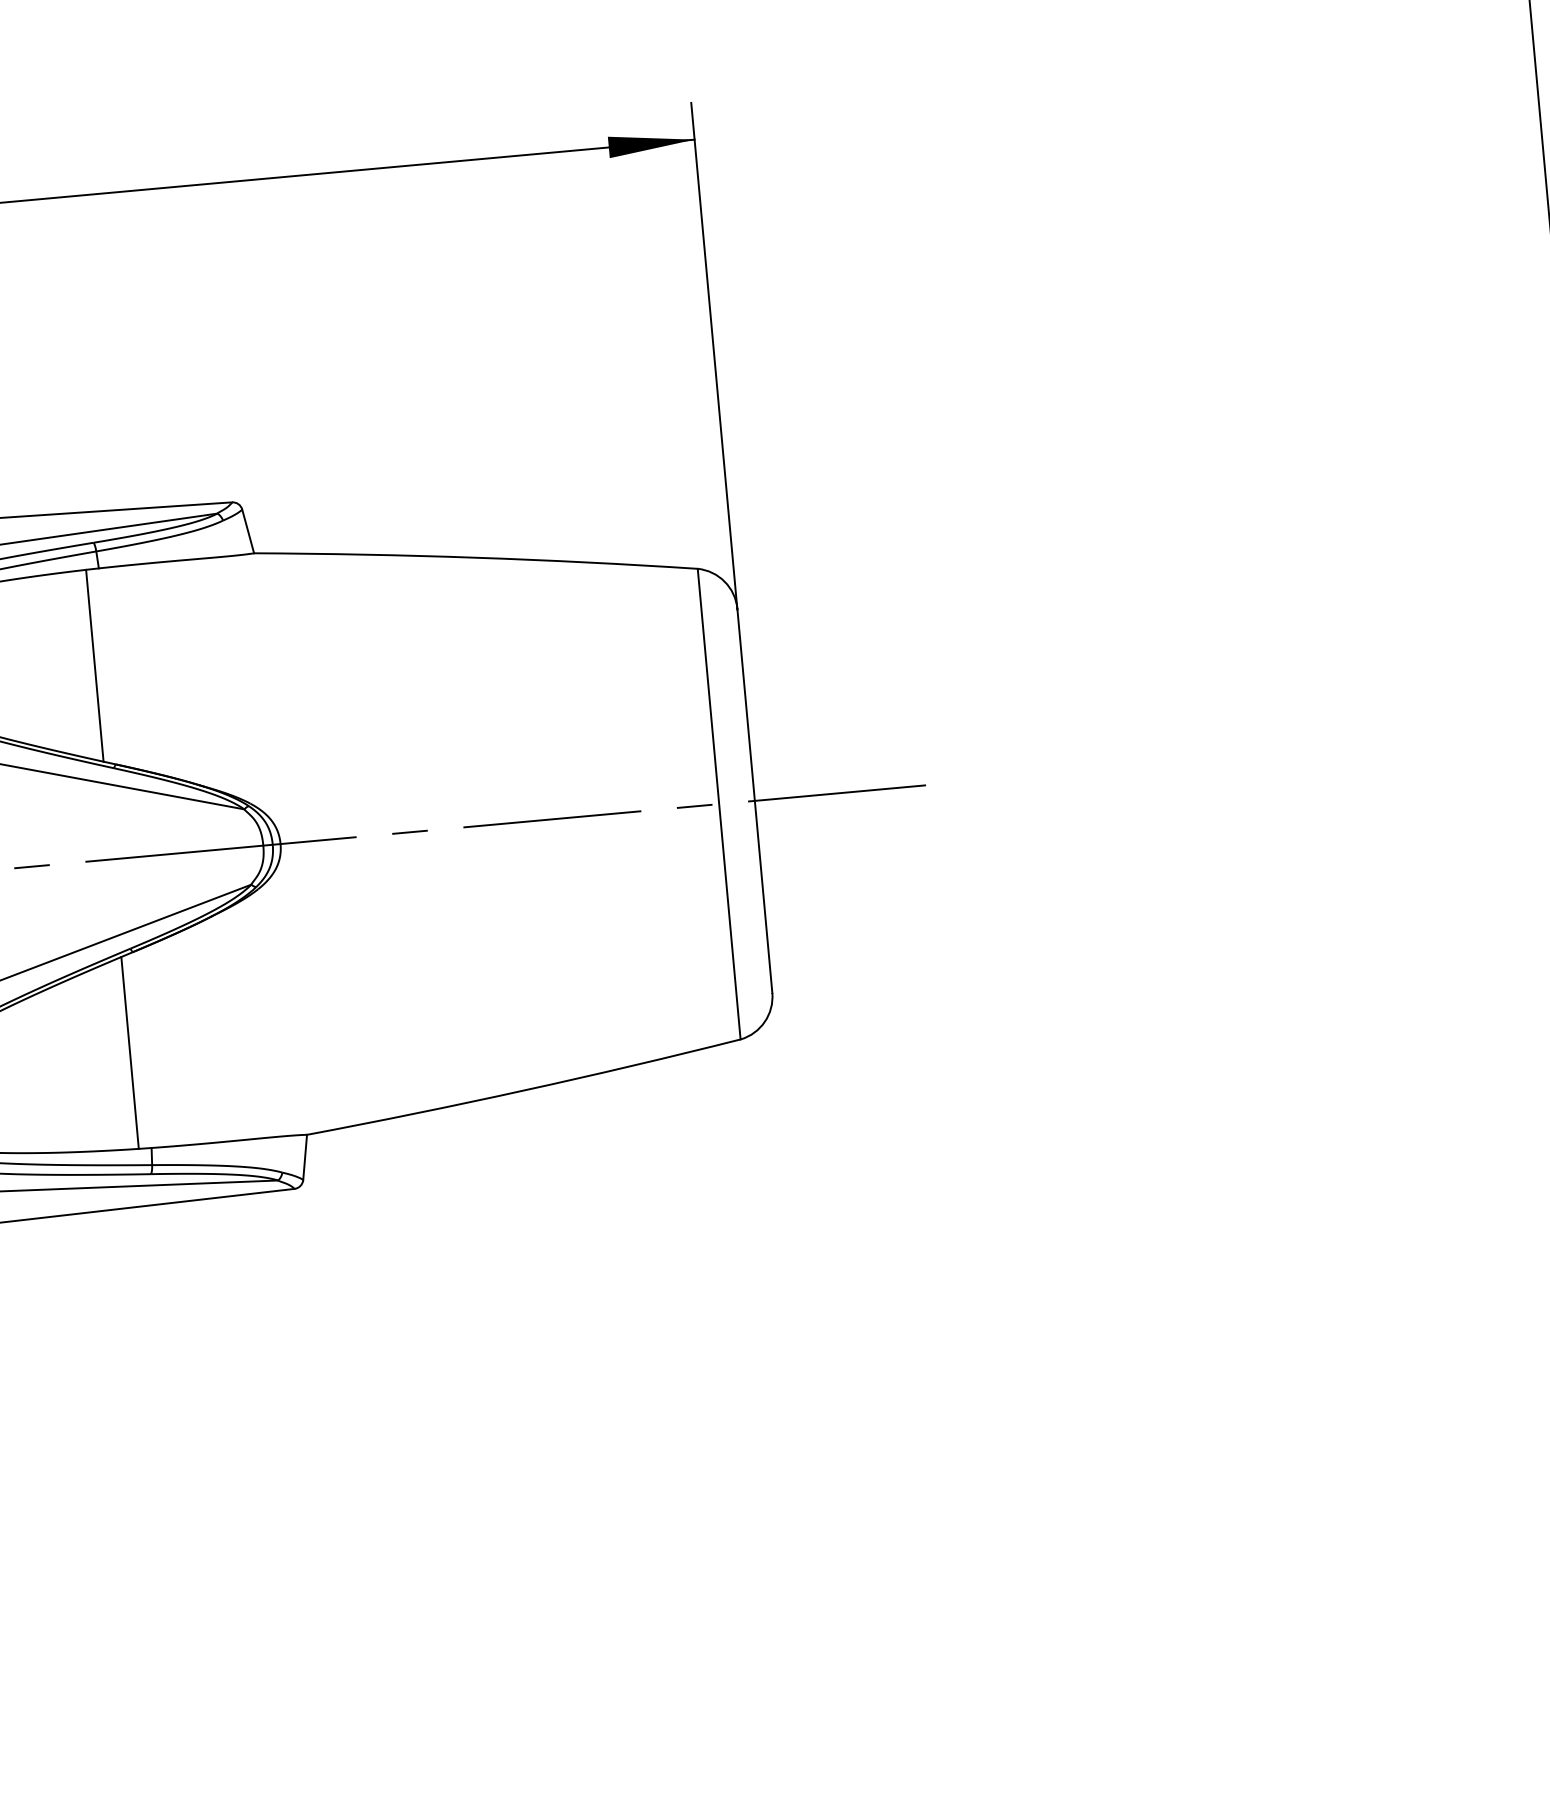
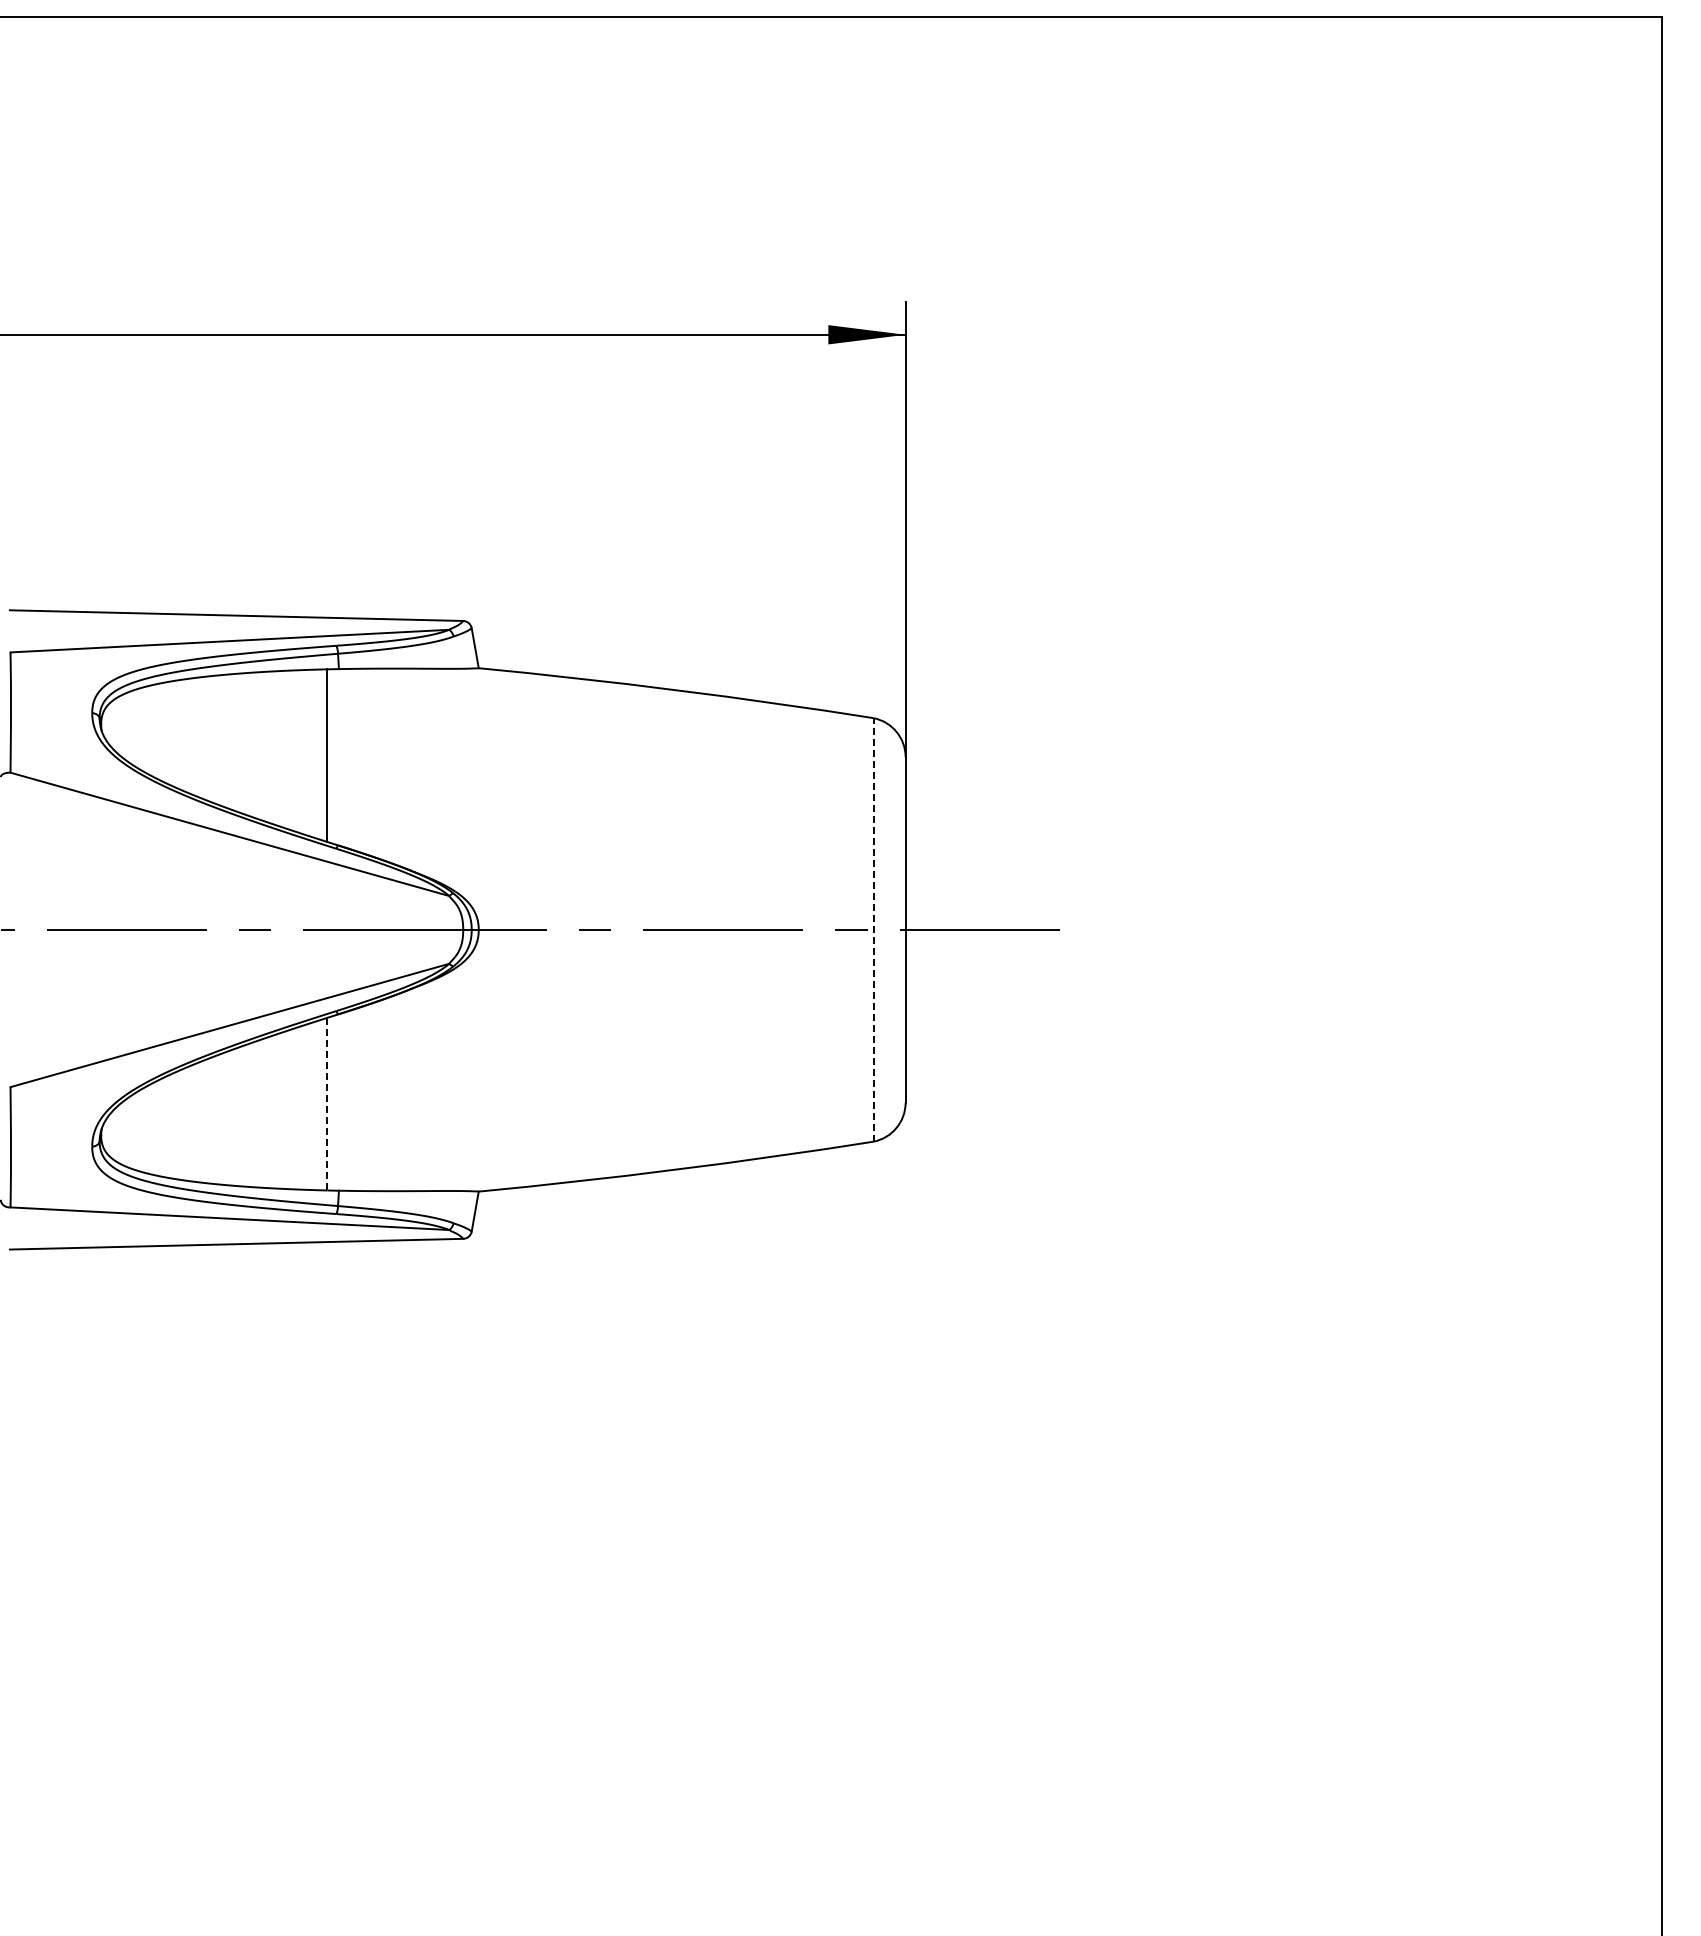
line: (719, 803) -> (873, 929), solid -> dashed
line: (130, 1052) -> (327, 1103), solid -> dashed

